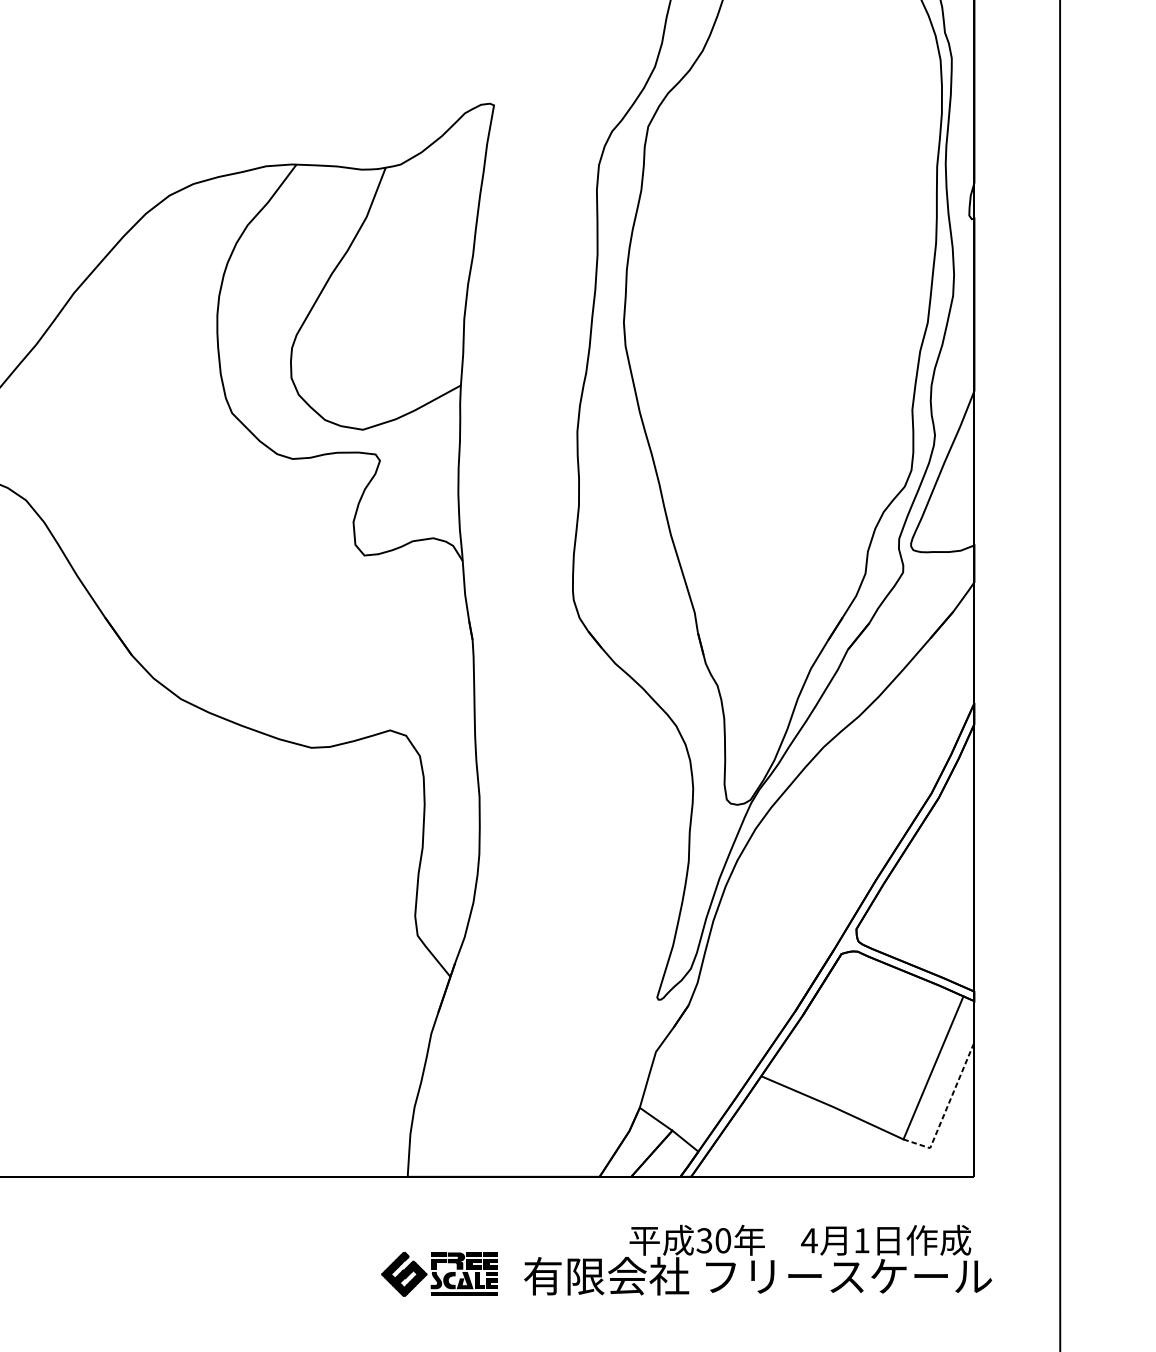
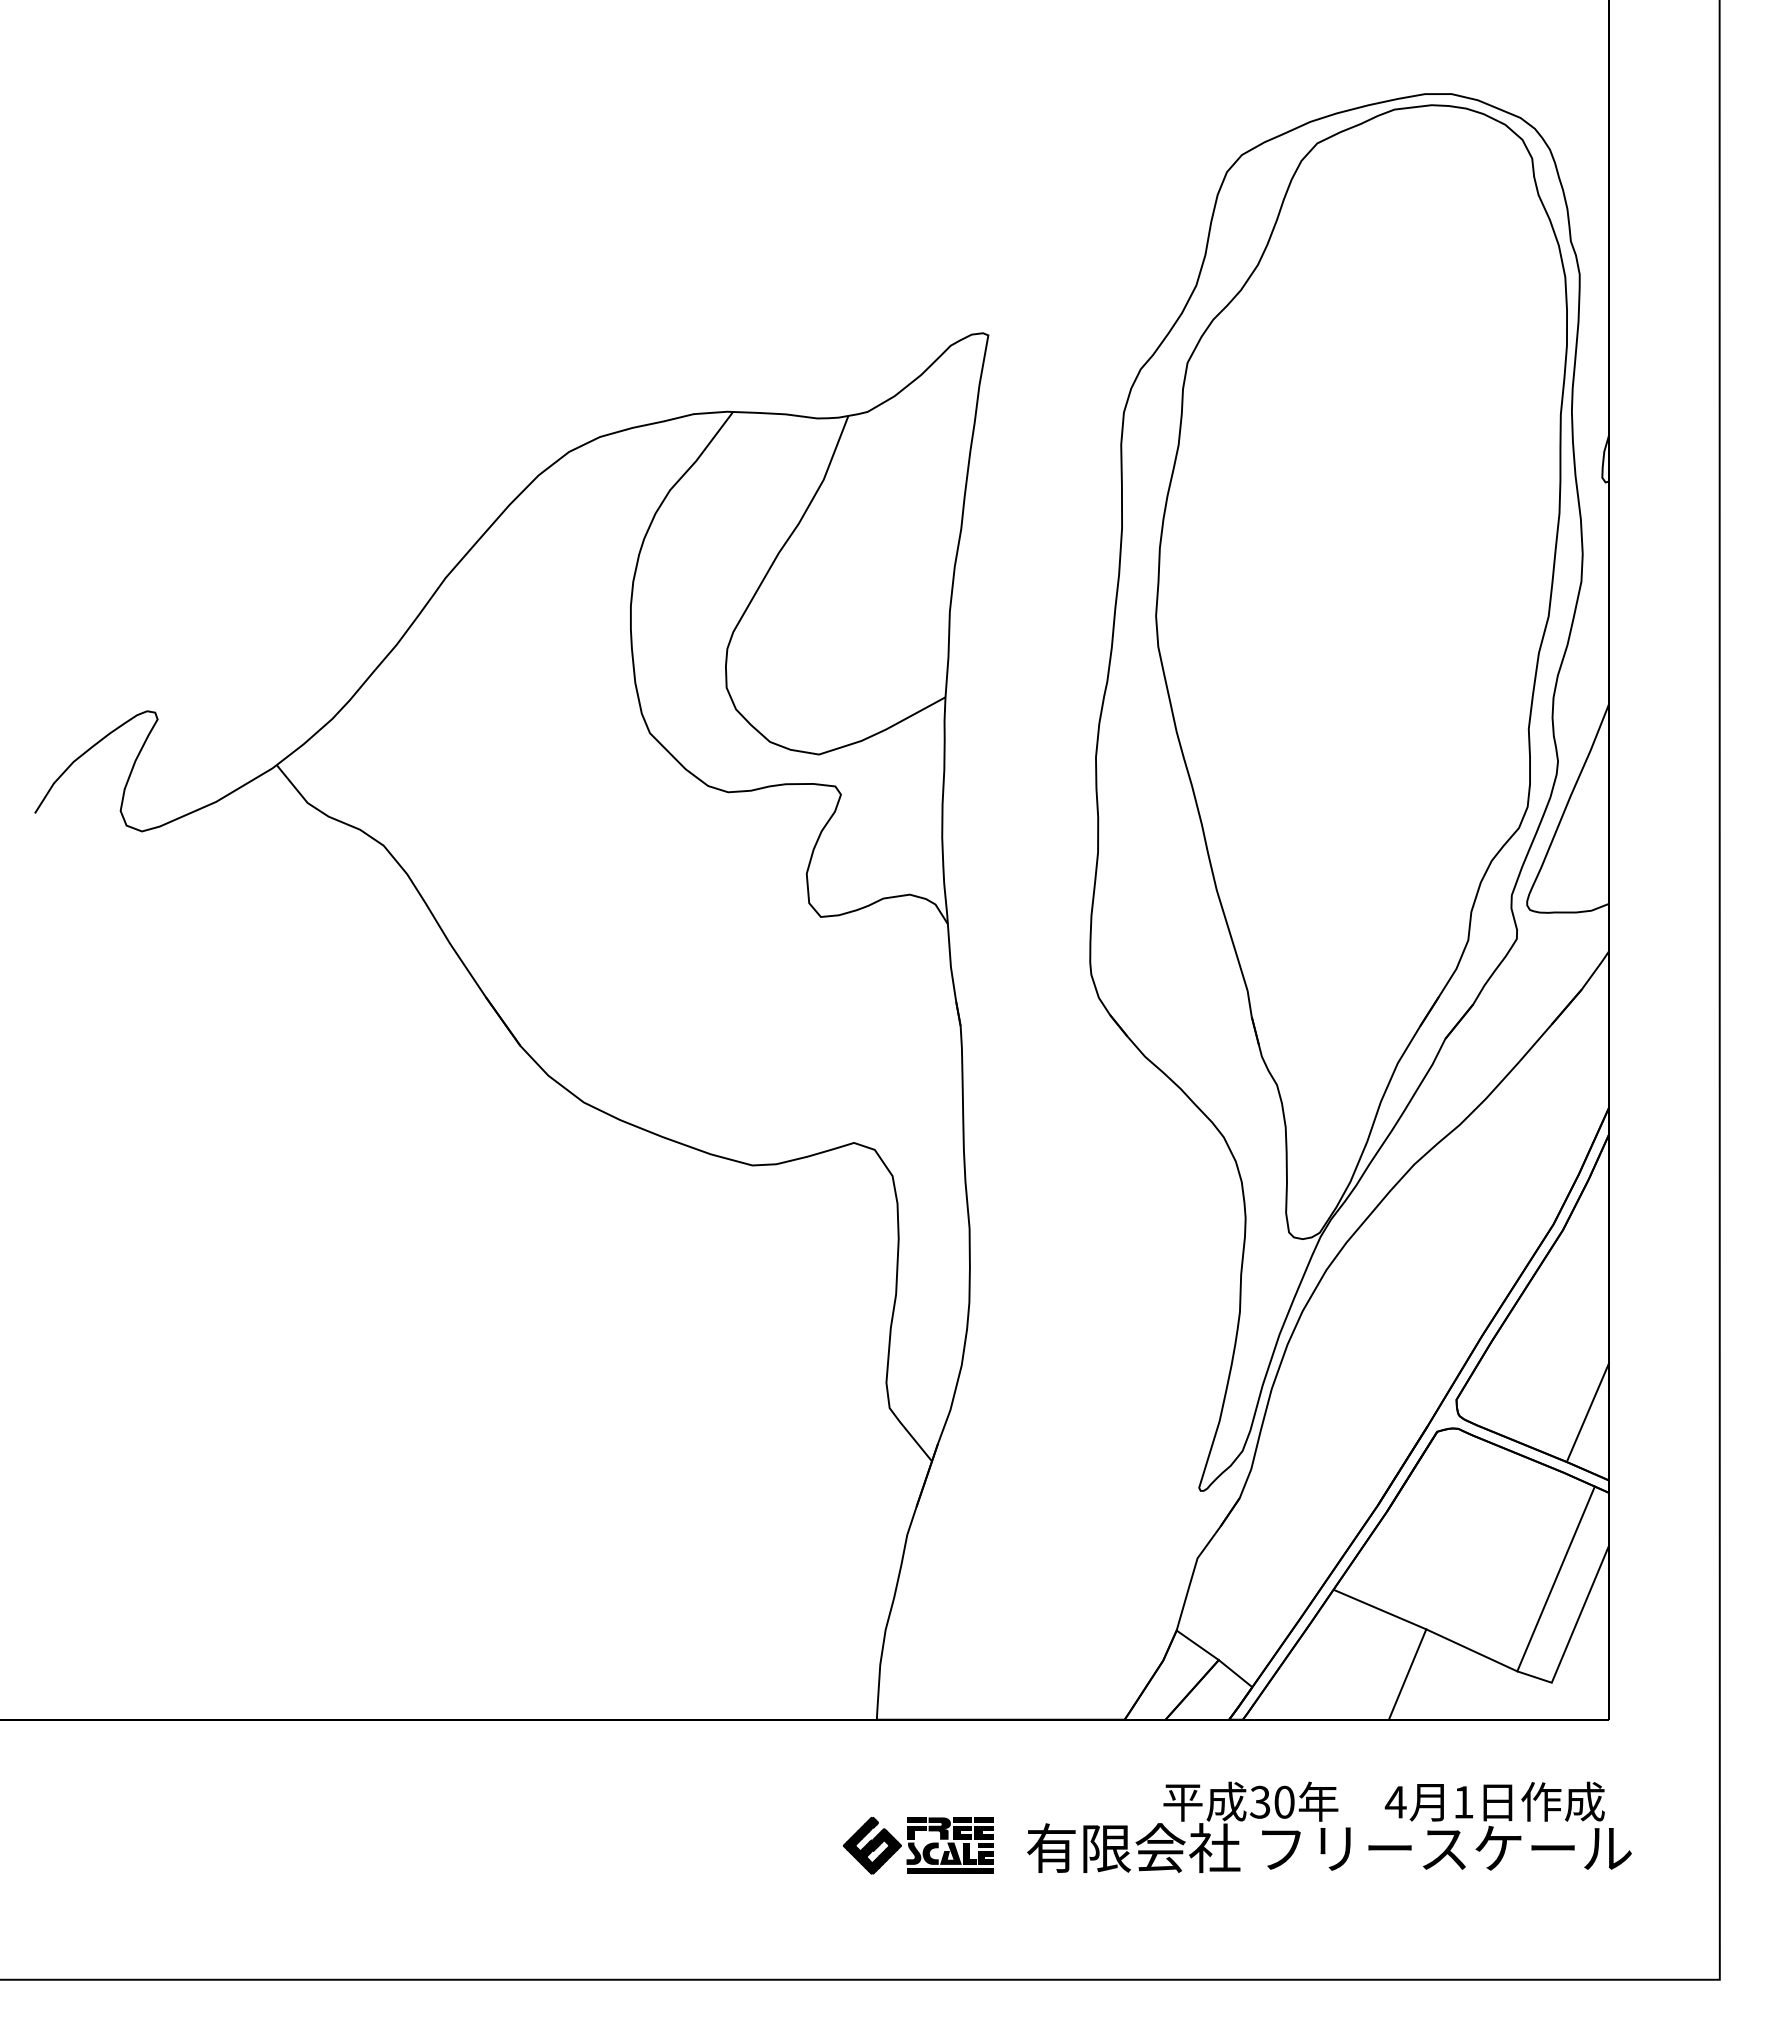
line: (957, 939) -> (1587, 1412), added
line: (946, 1108) -> (1573, 1631), dashed -> solid
line: (818, 1141) -> (1407, 1674), added

